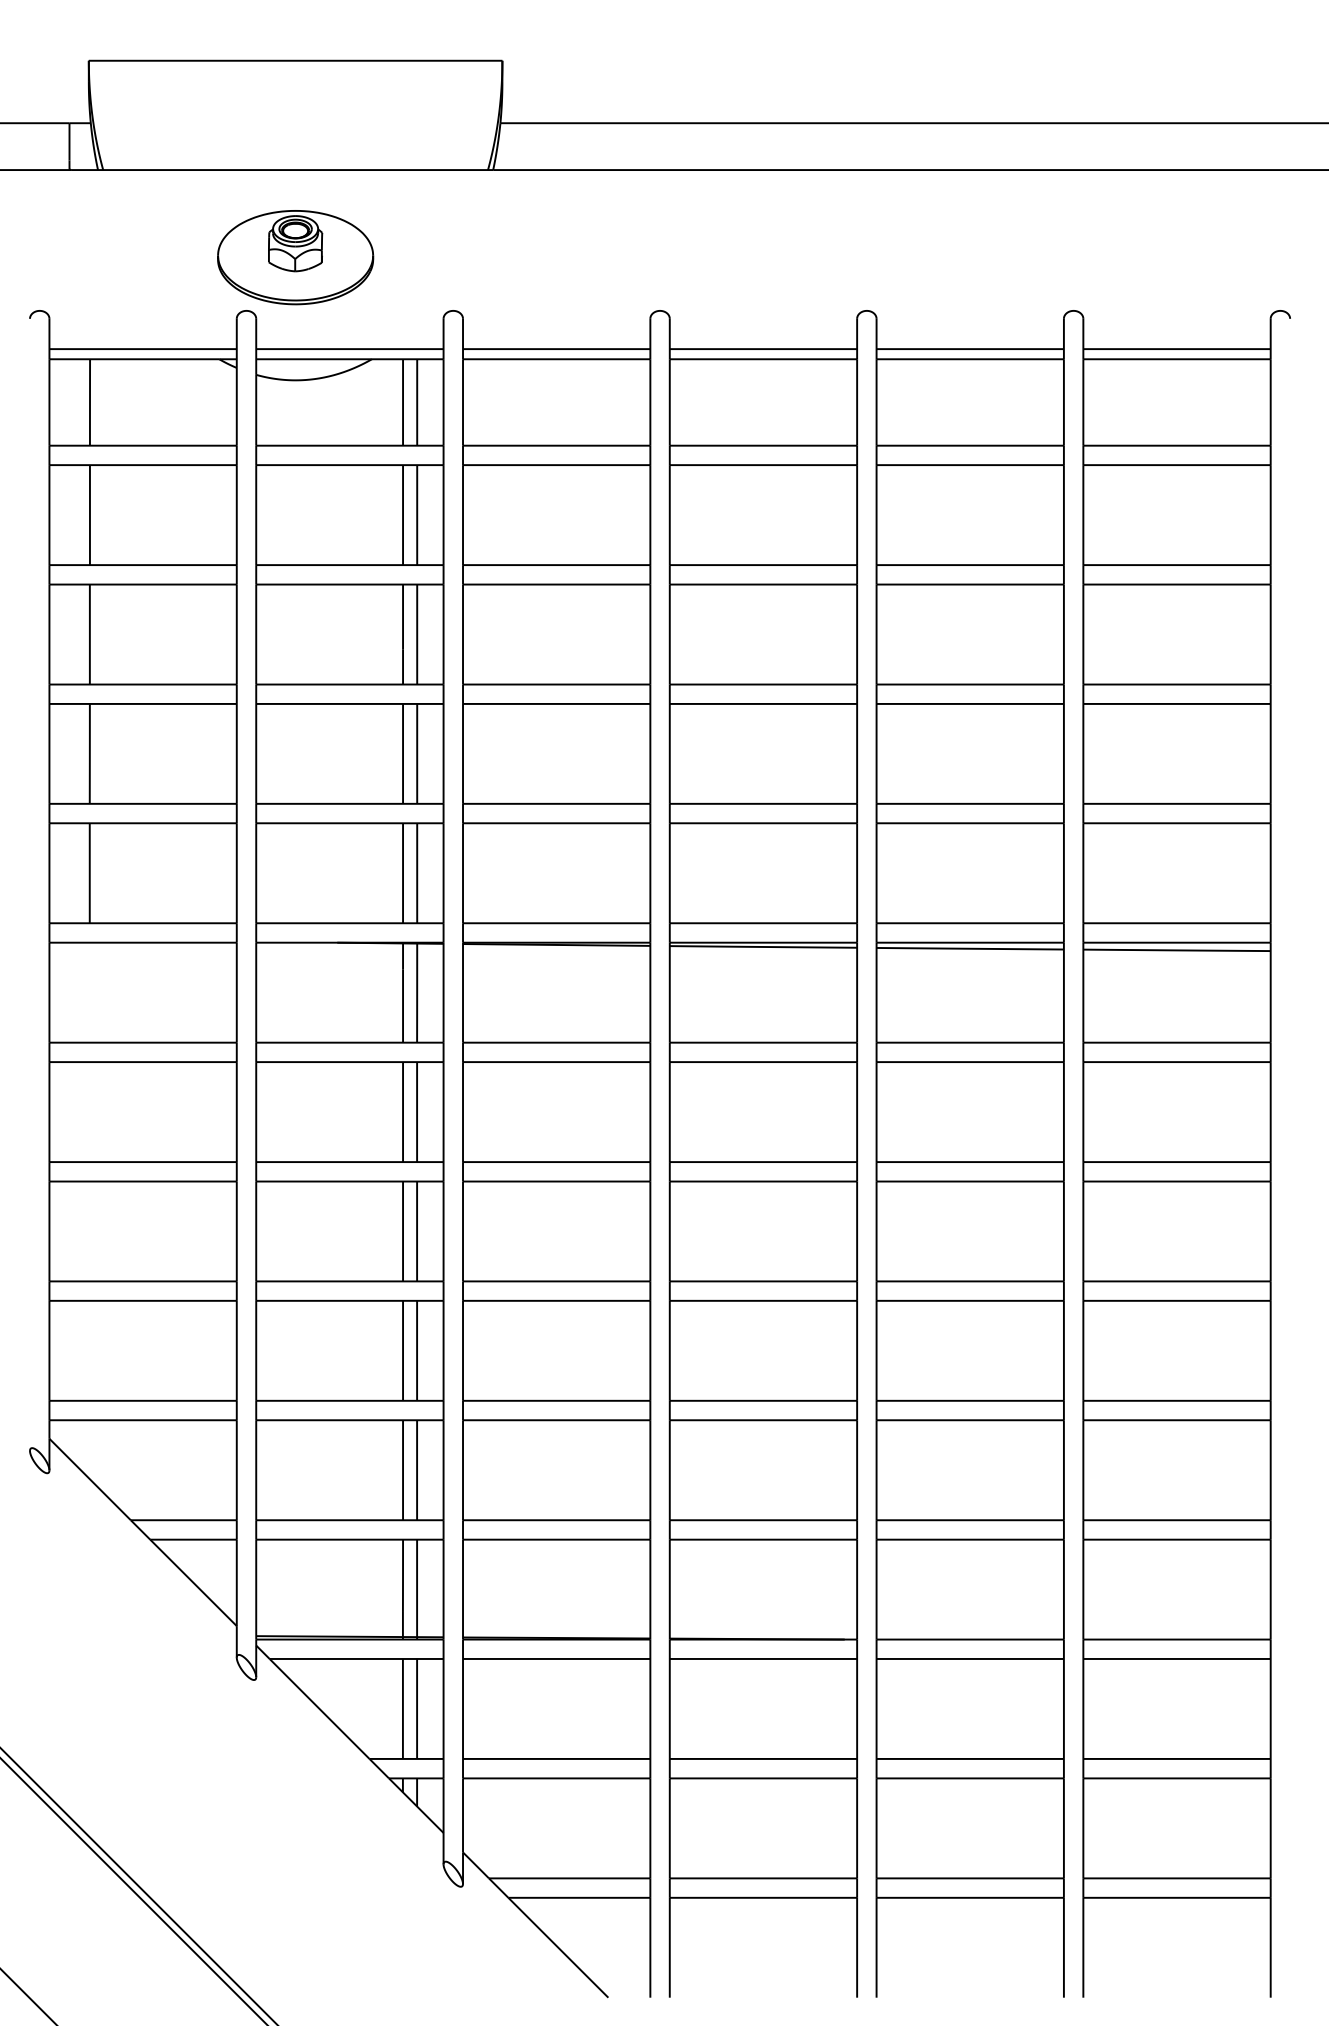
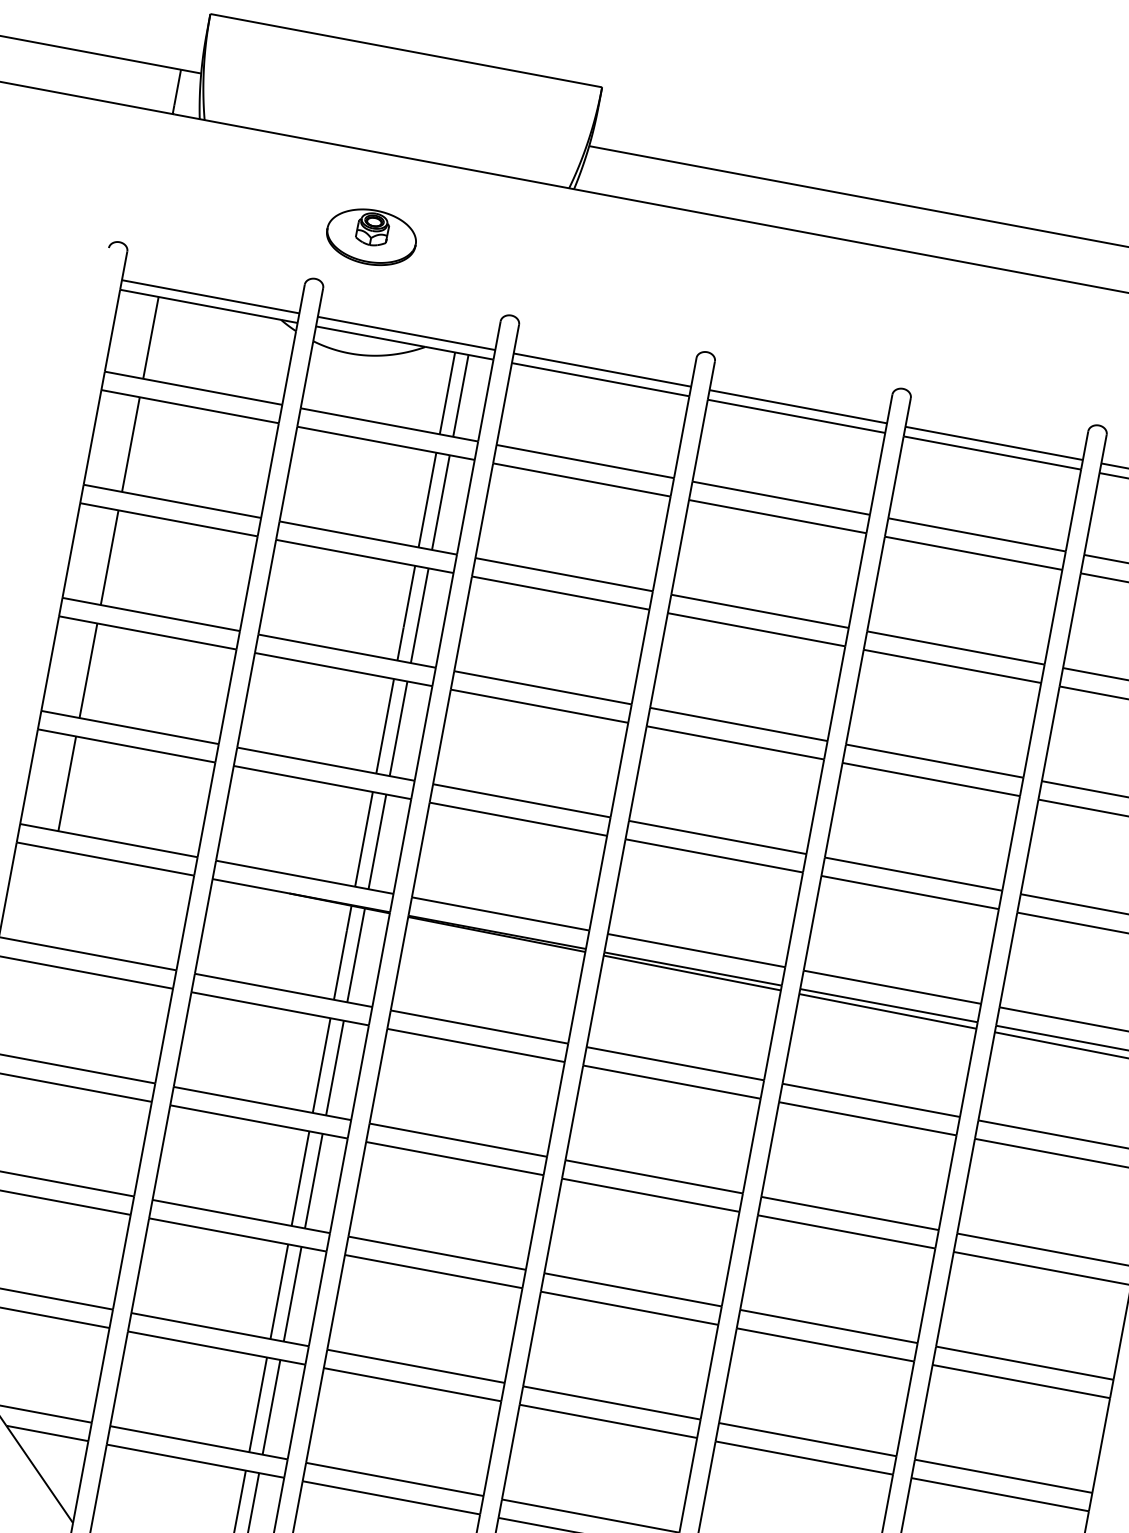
part: (295, 257) -> (371, 236), size x0.6

